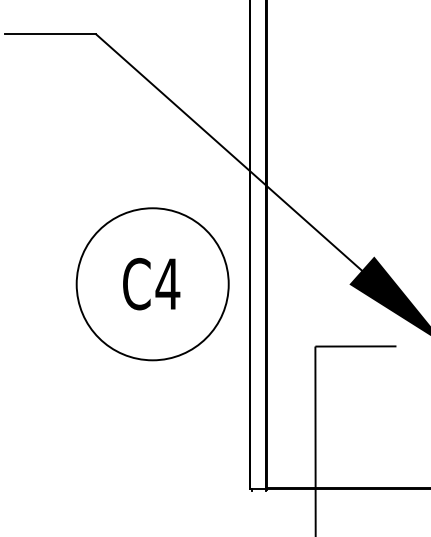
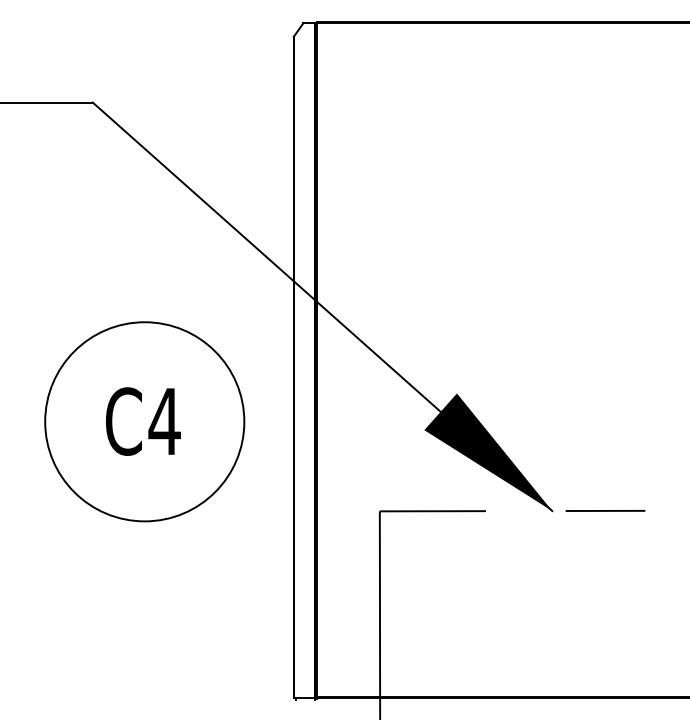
part: (152, 284) -> (144, 421), moved

